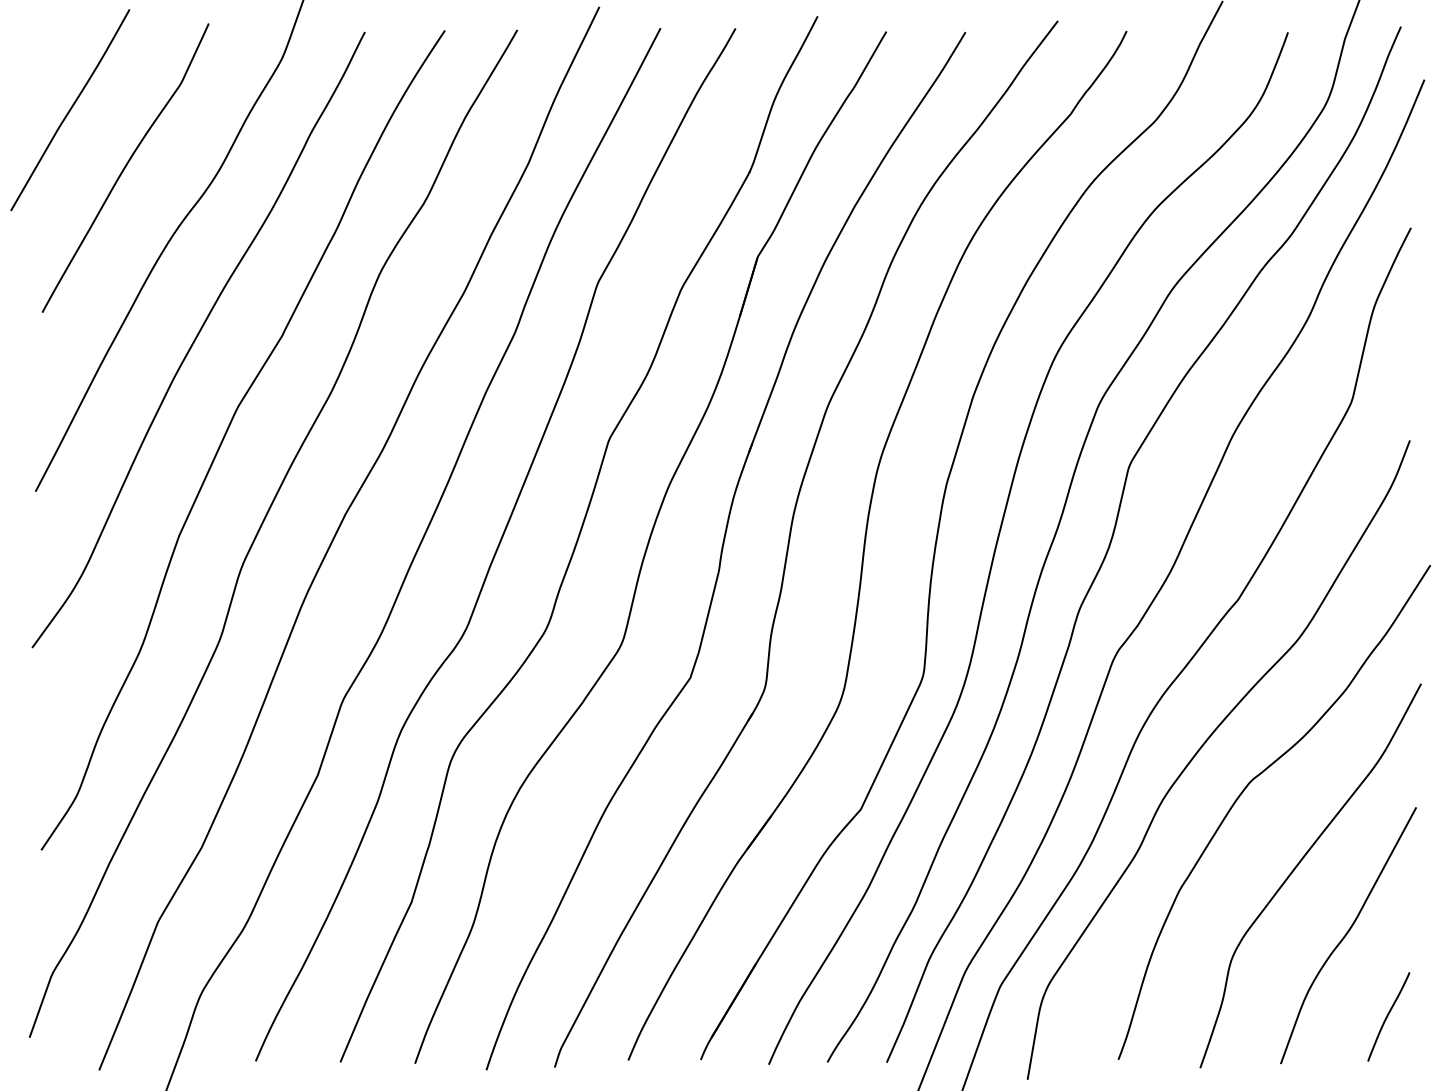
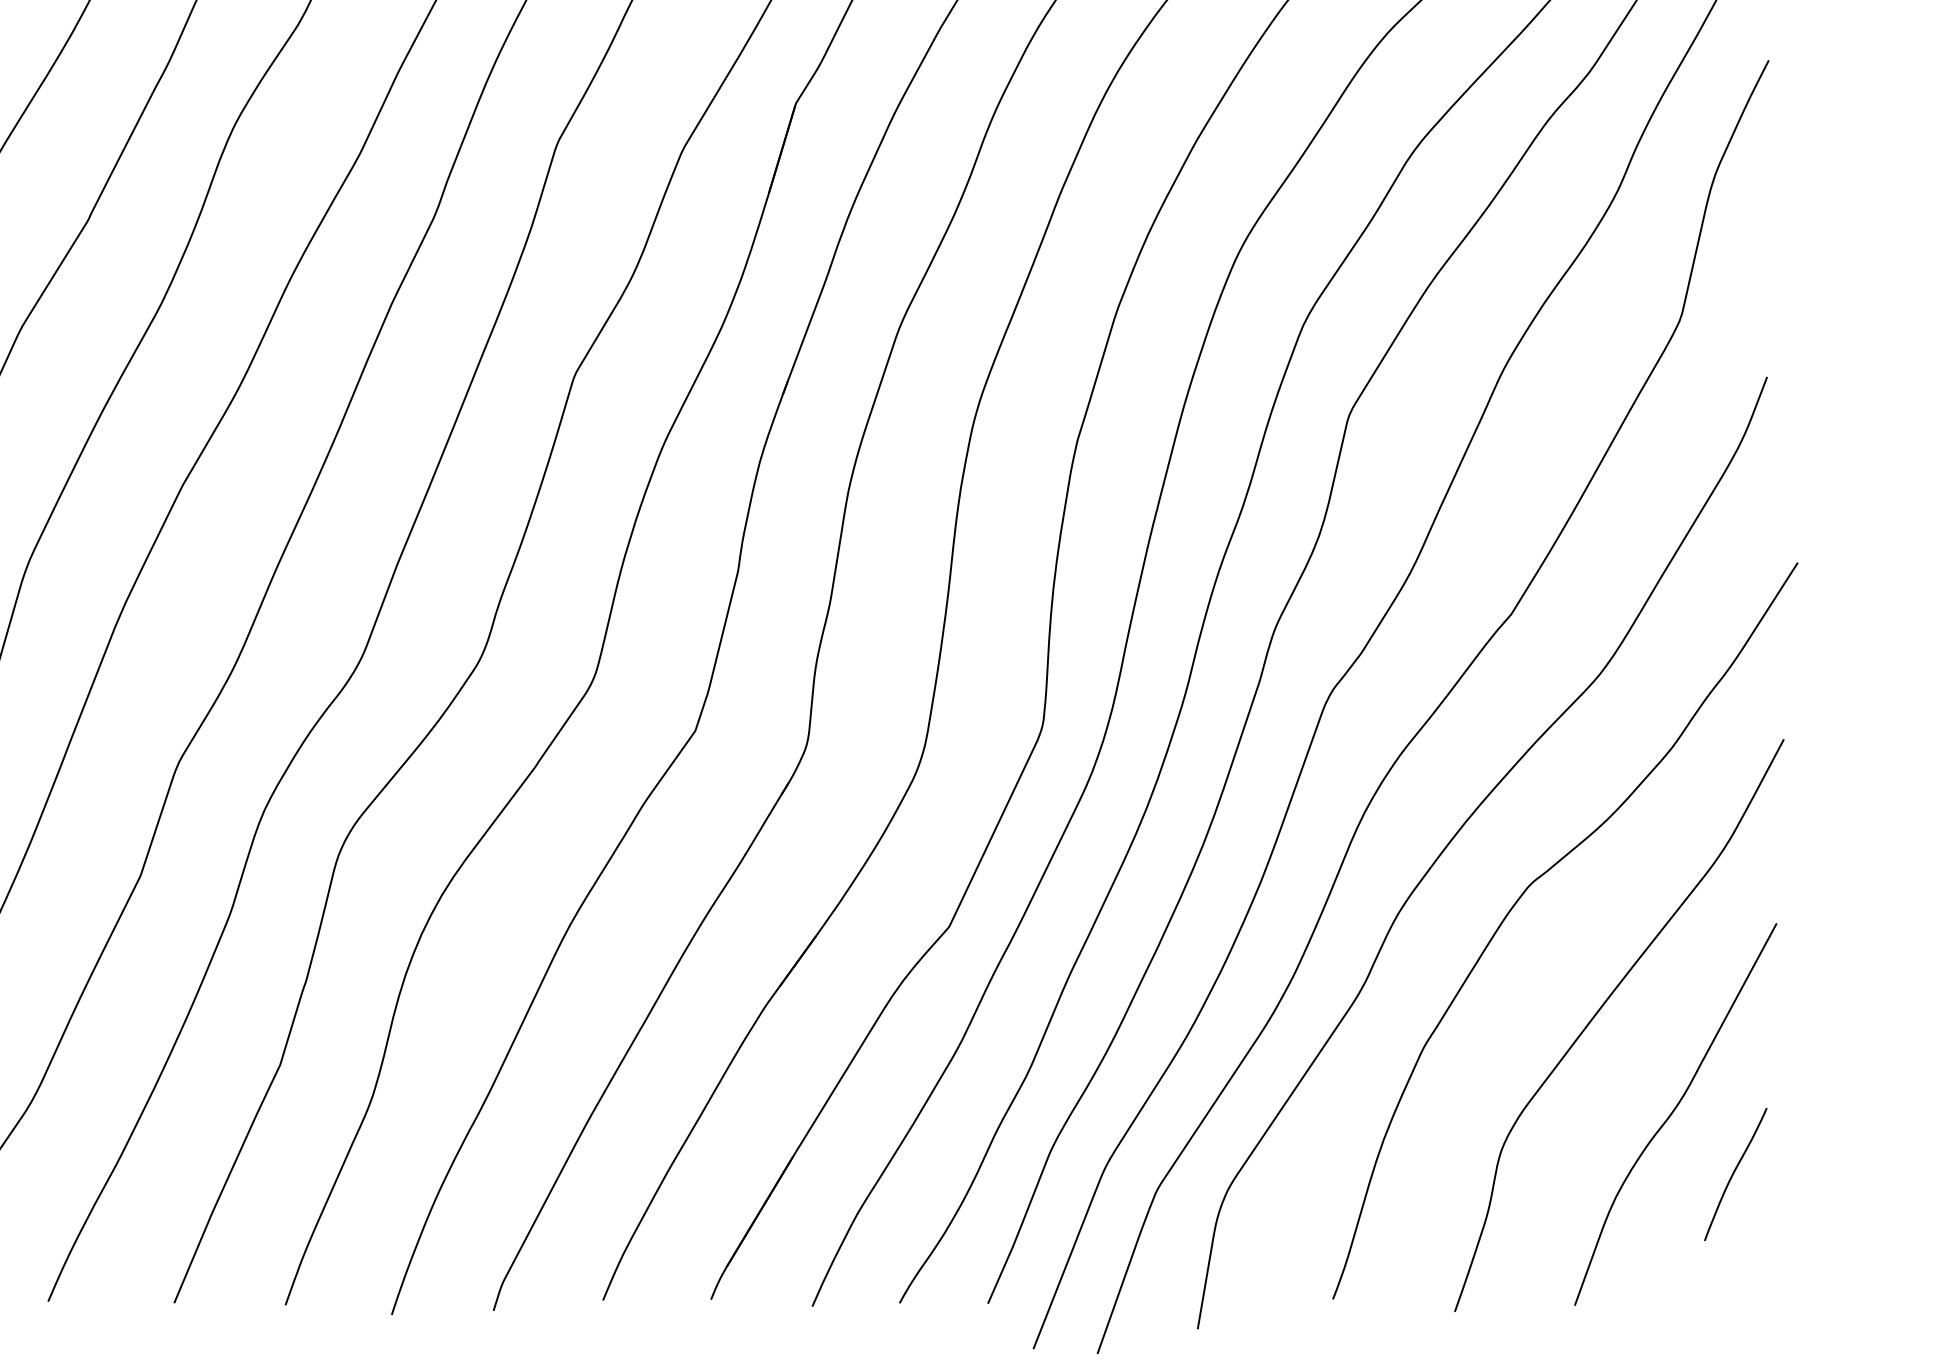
curve: (1388, 1016) -> (1735, 1173), moved

